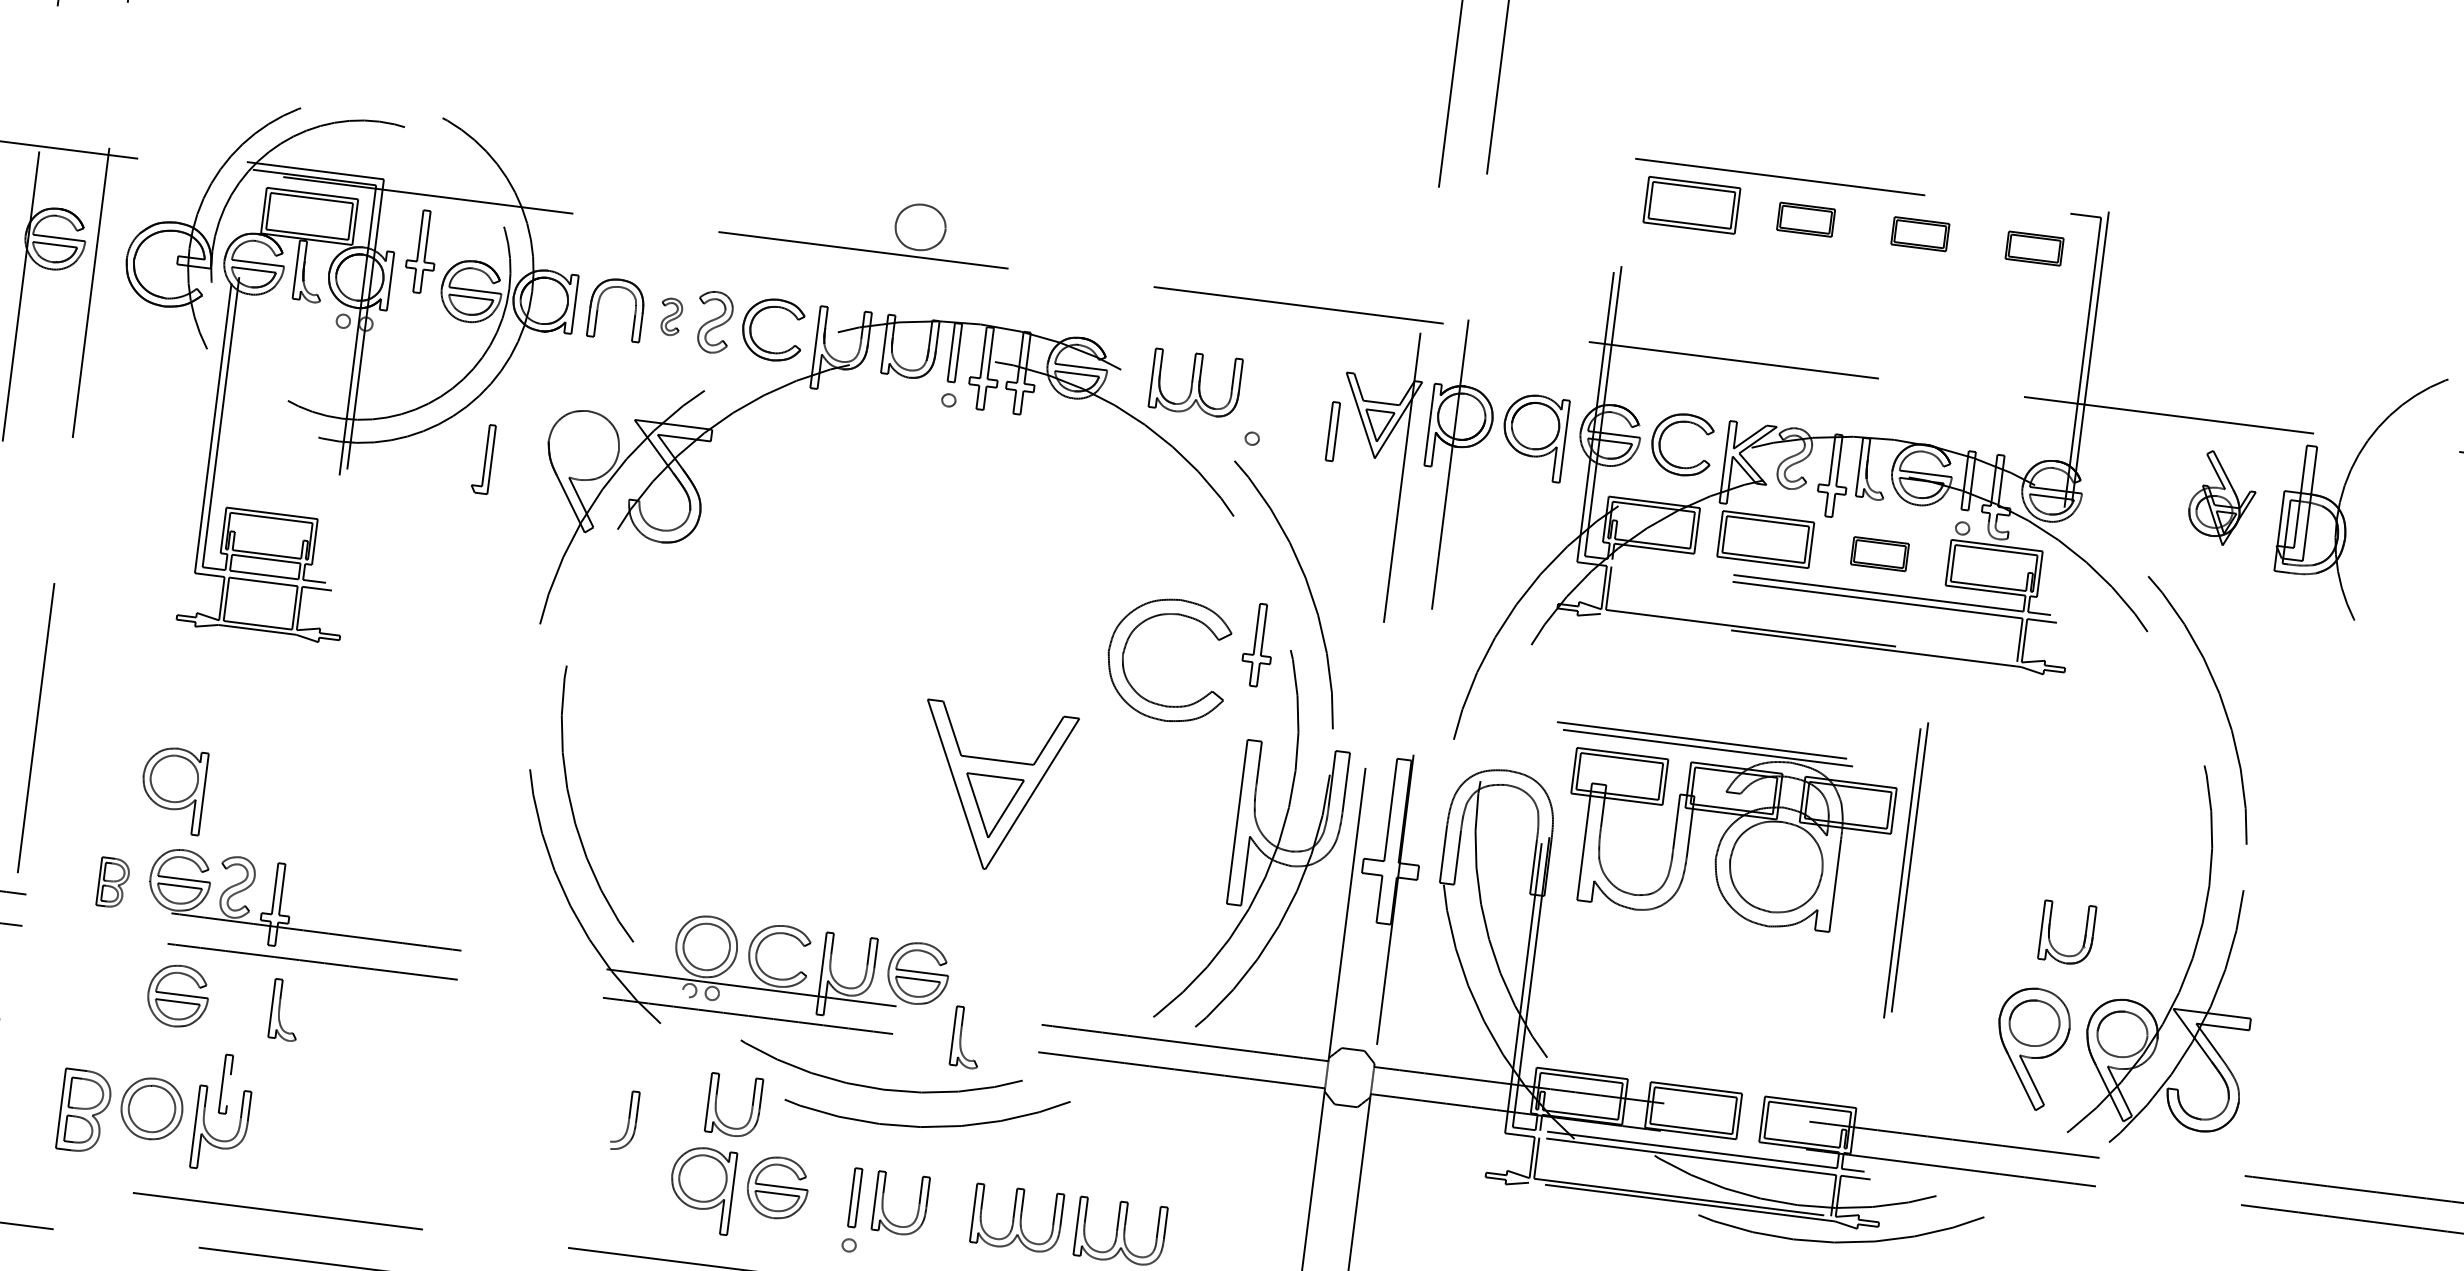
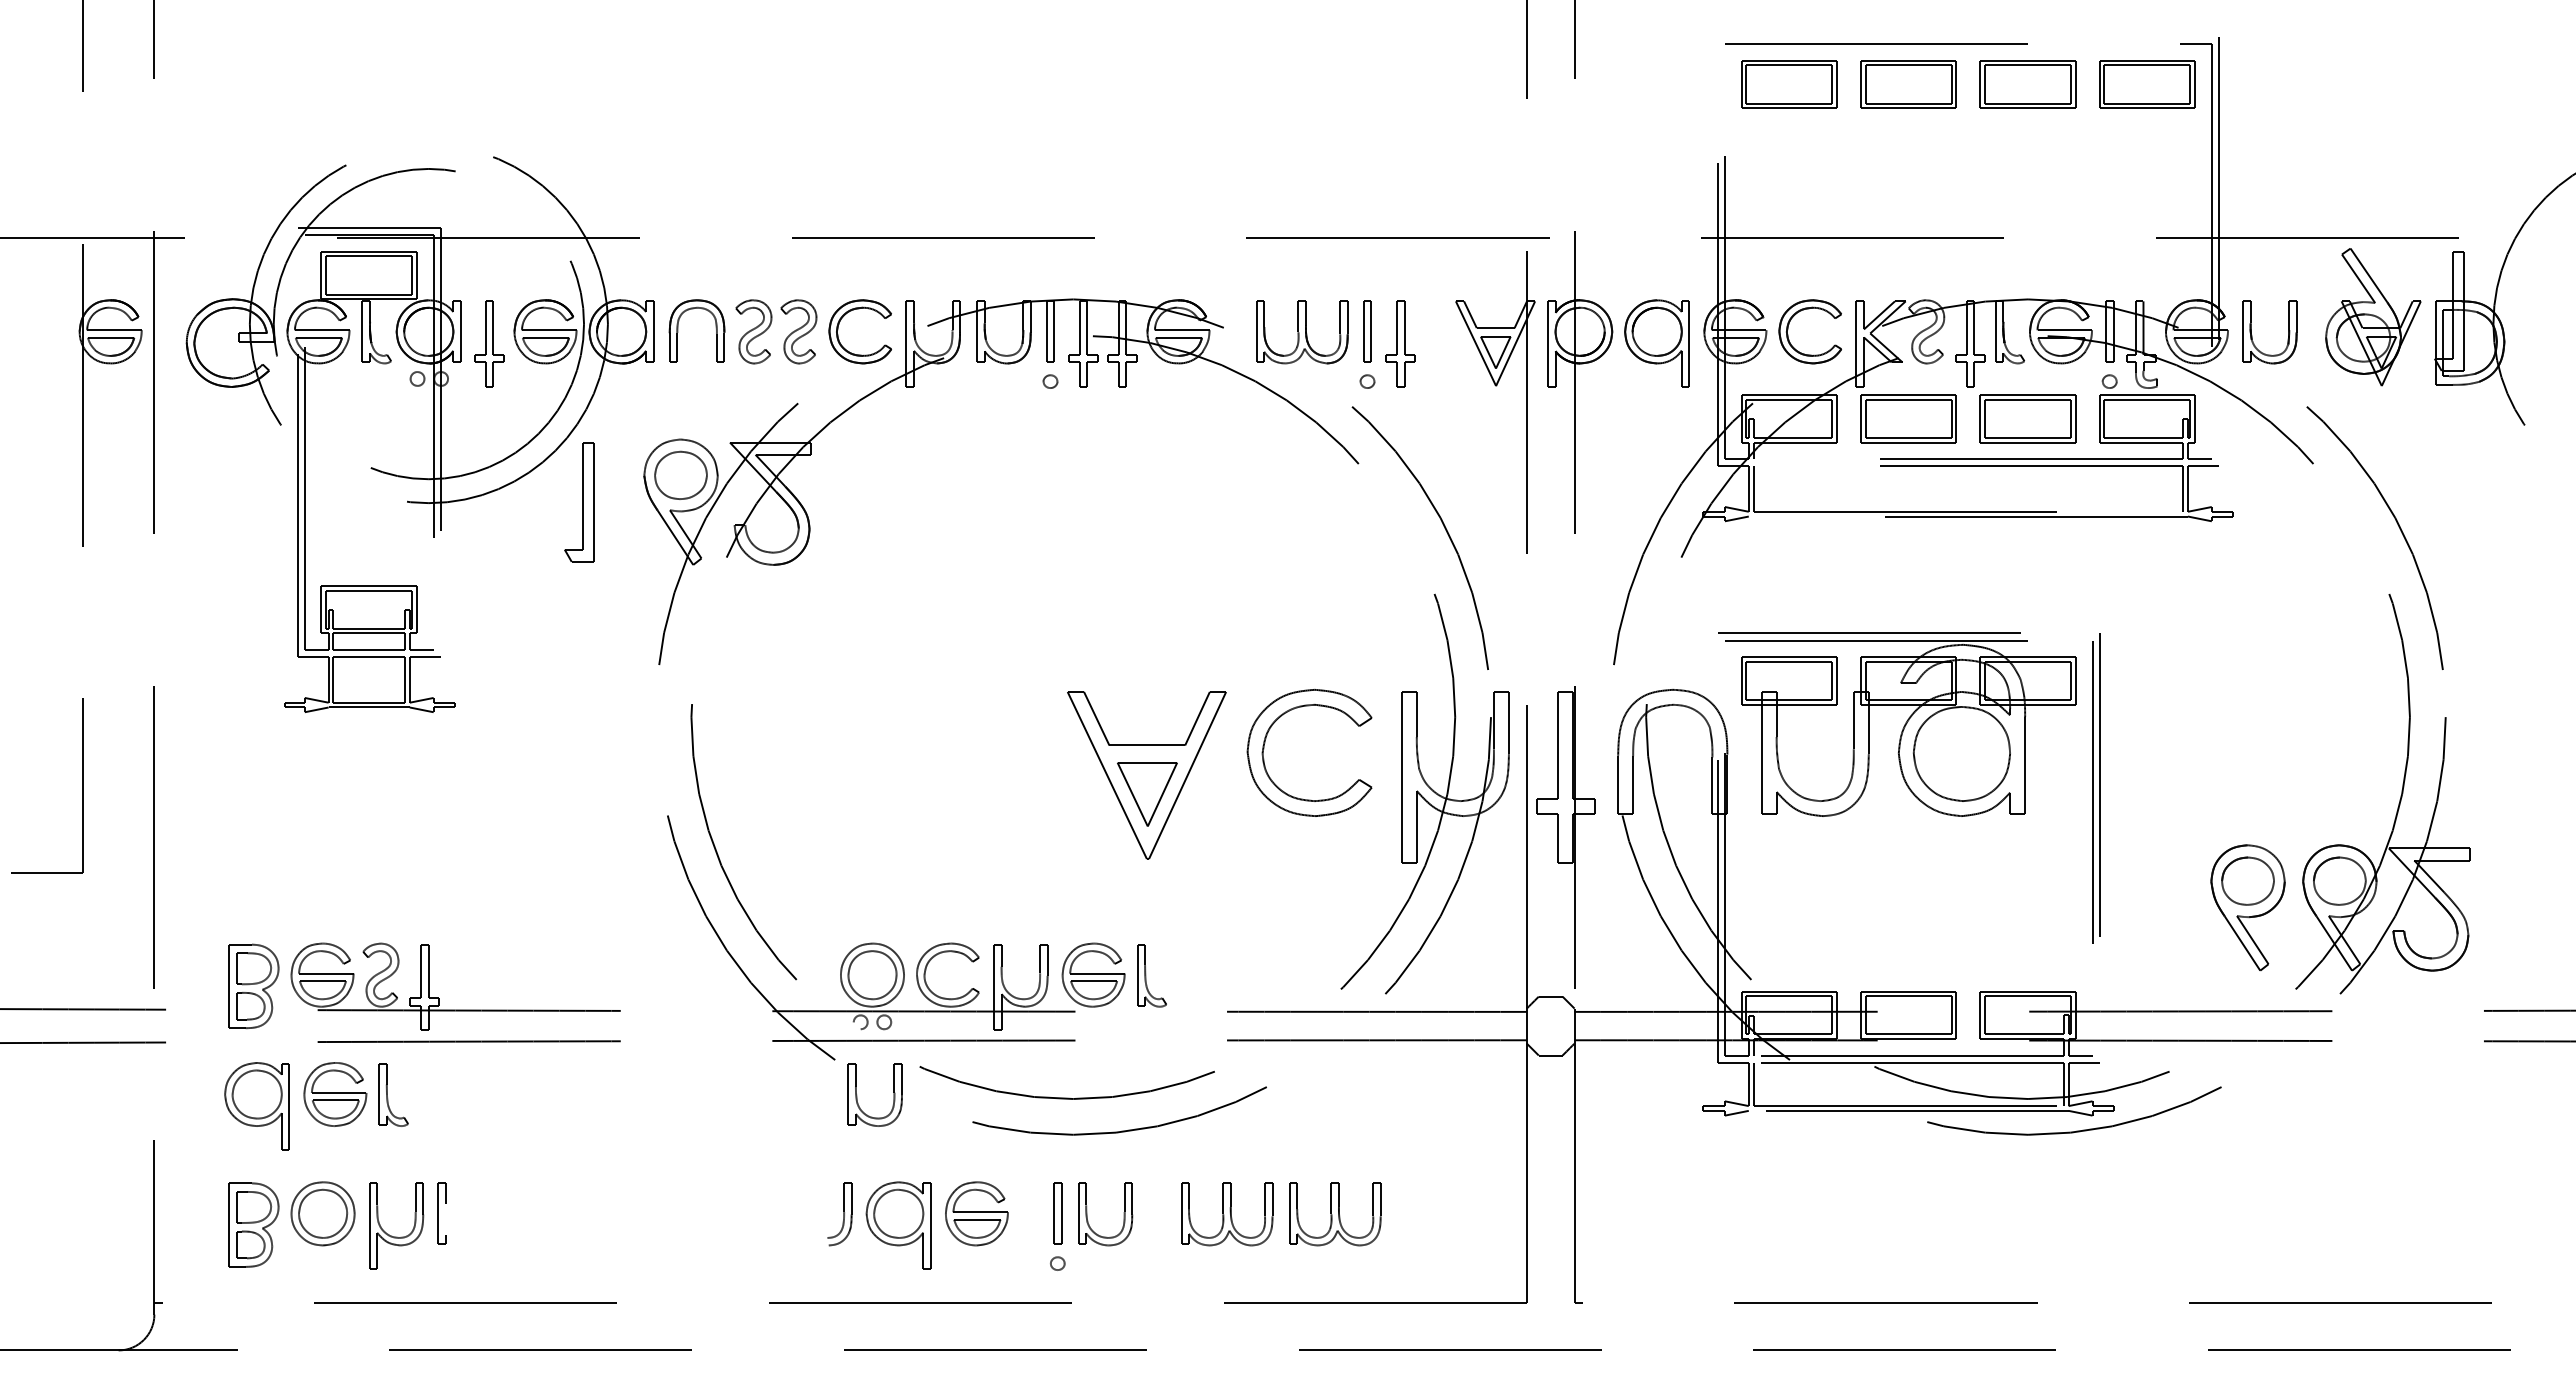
part: (1805, 219) -> (1908, 84), size x1.67
part: (920, 226) -> (680, 474), moved
part: (1919, 234) -> (2027, 84), size x1.67
part: (2034, 248) -> (2147, 84), size x1.67
part: (422, 251) -> (489, 343), moved
part: (670, 316) -> (753, 331), size x1.67
part: (1332, 431) -> (1367, 331), moved
part: (483, 459) -> (579, 502), size x1.67
part: (2222, 498) -> (2373, 317), size x1.43
part: (1879, 553) -> (2027, 418), size x1.67
part: (1258, 644) -> (1400, 343), moved
part: (1126, 645) -> (1265, 743), moved
part: (172, 790) -> (256, 1106), moved
part: (1906, 870) -> (2096, 788), moved
part: (112, 882) -> (253, 986), size x1.67
part: (2050, 934) -> (2252, 335), moved
part: (285, 1009) -> (393, 1094), moved
part: (966, 1037) -> (1151, 975), moved
part: (225, 1083) -> (441, 1213), moved
part: (717, 1104) -> (857, 1095), moved
part: (624, 1120) -> (839, 1214), moved

